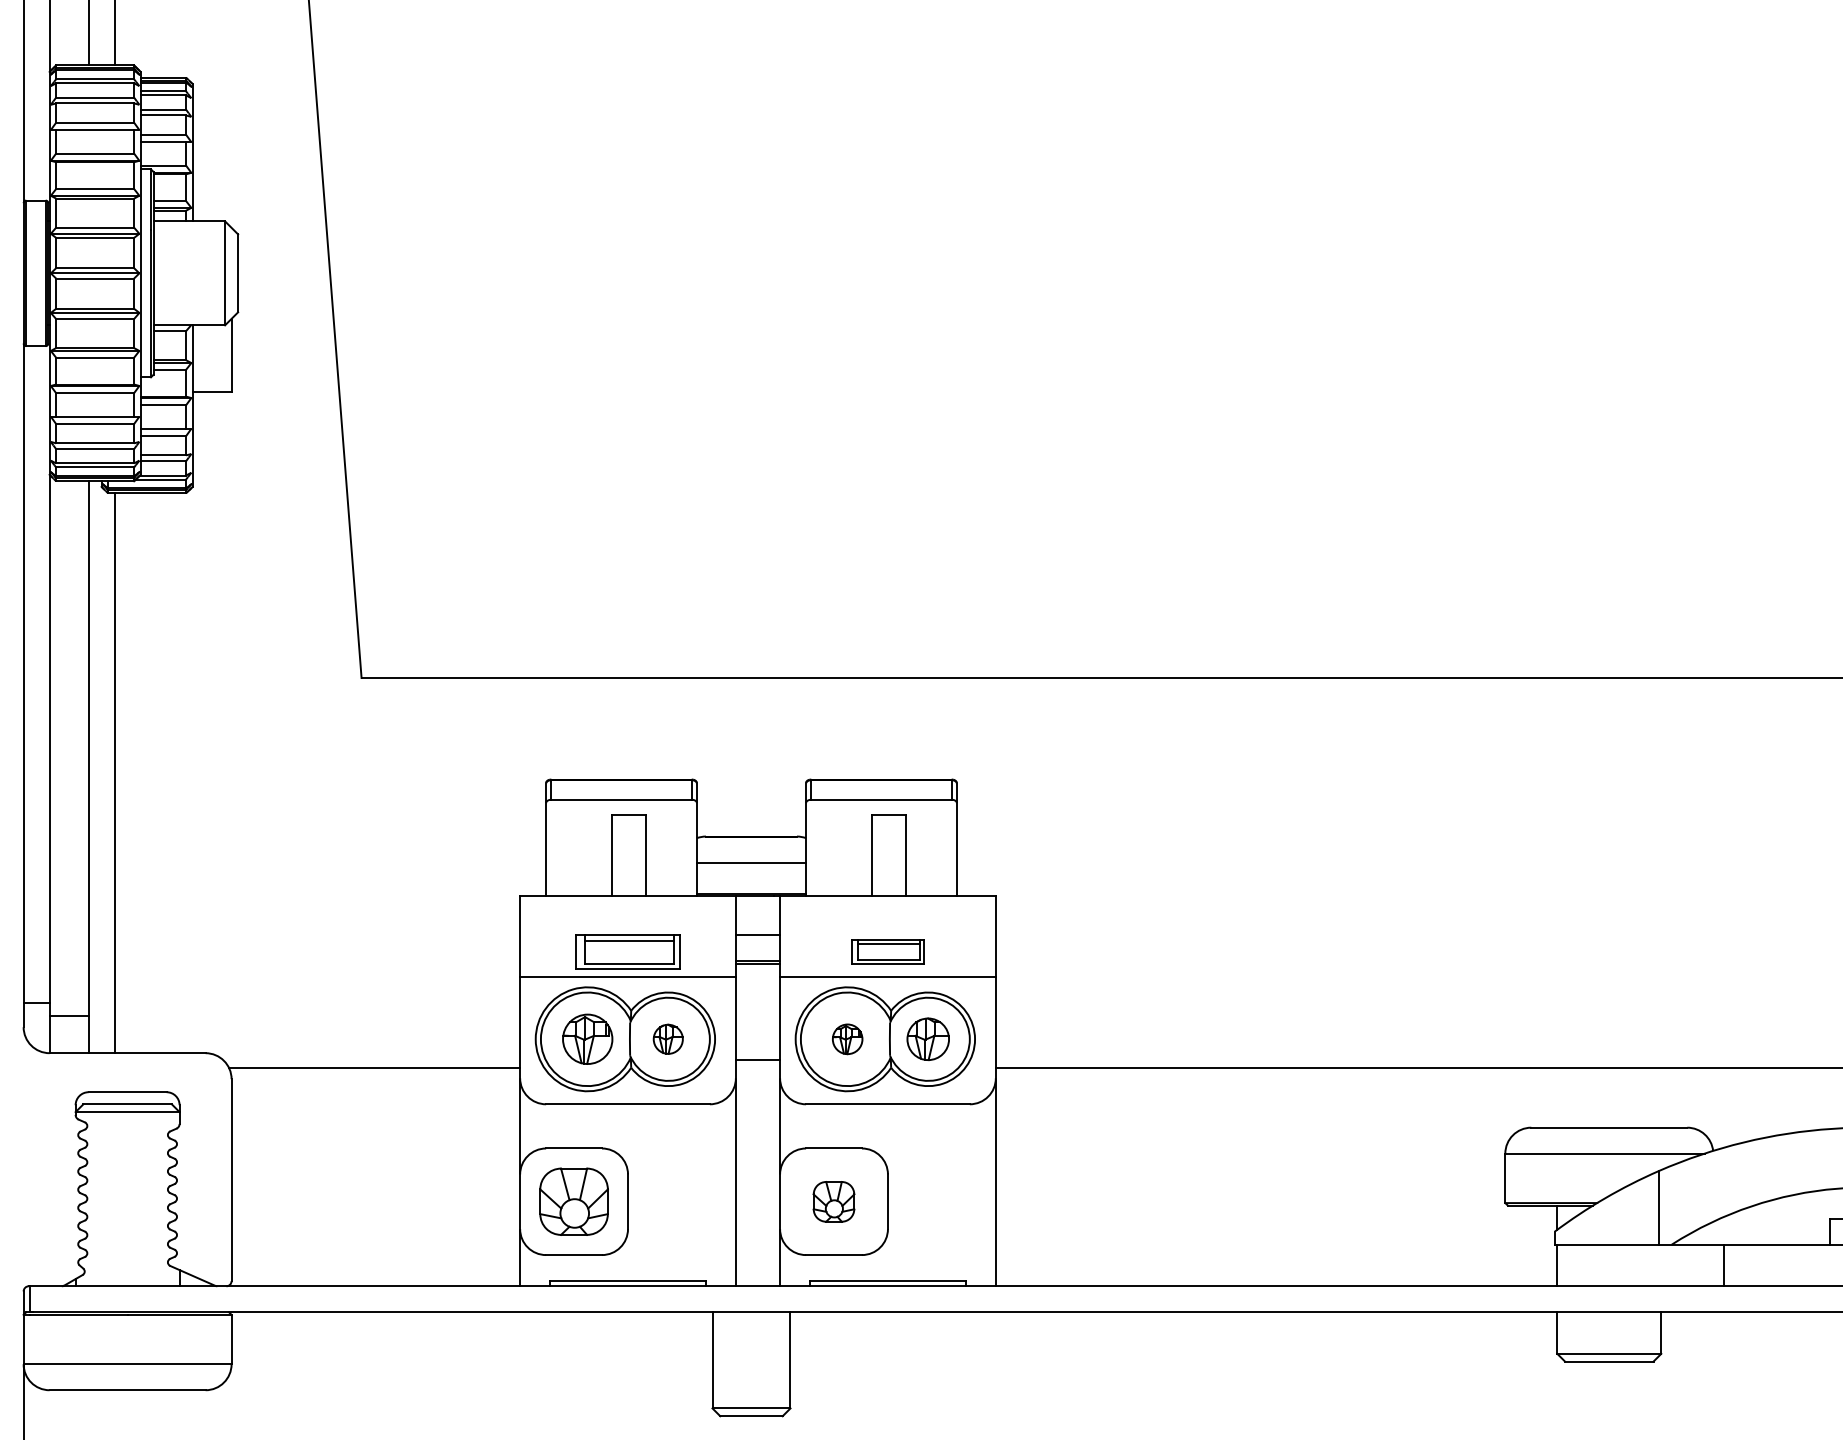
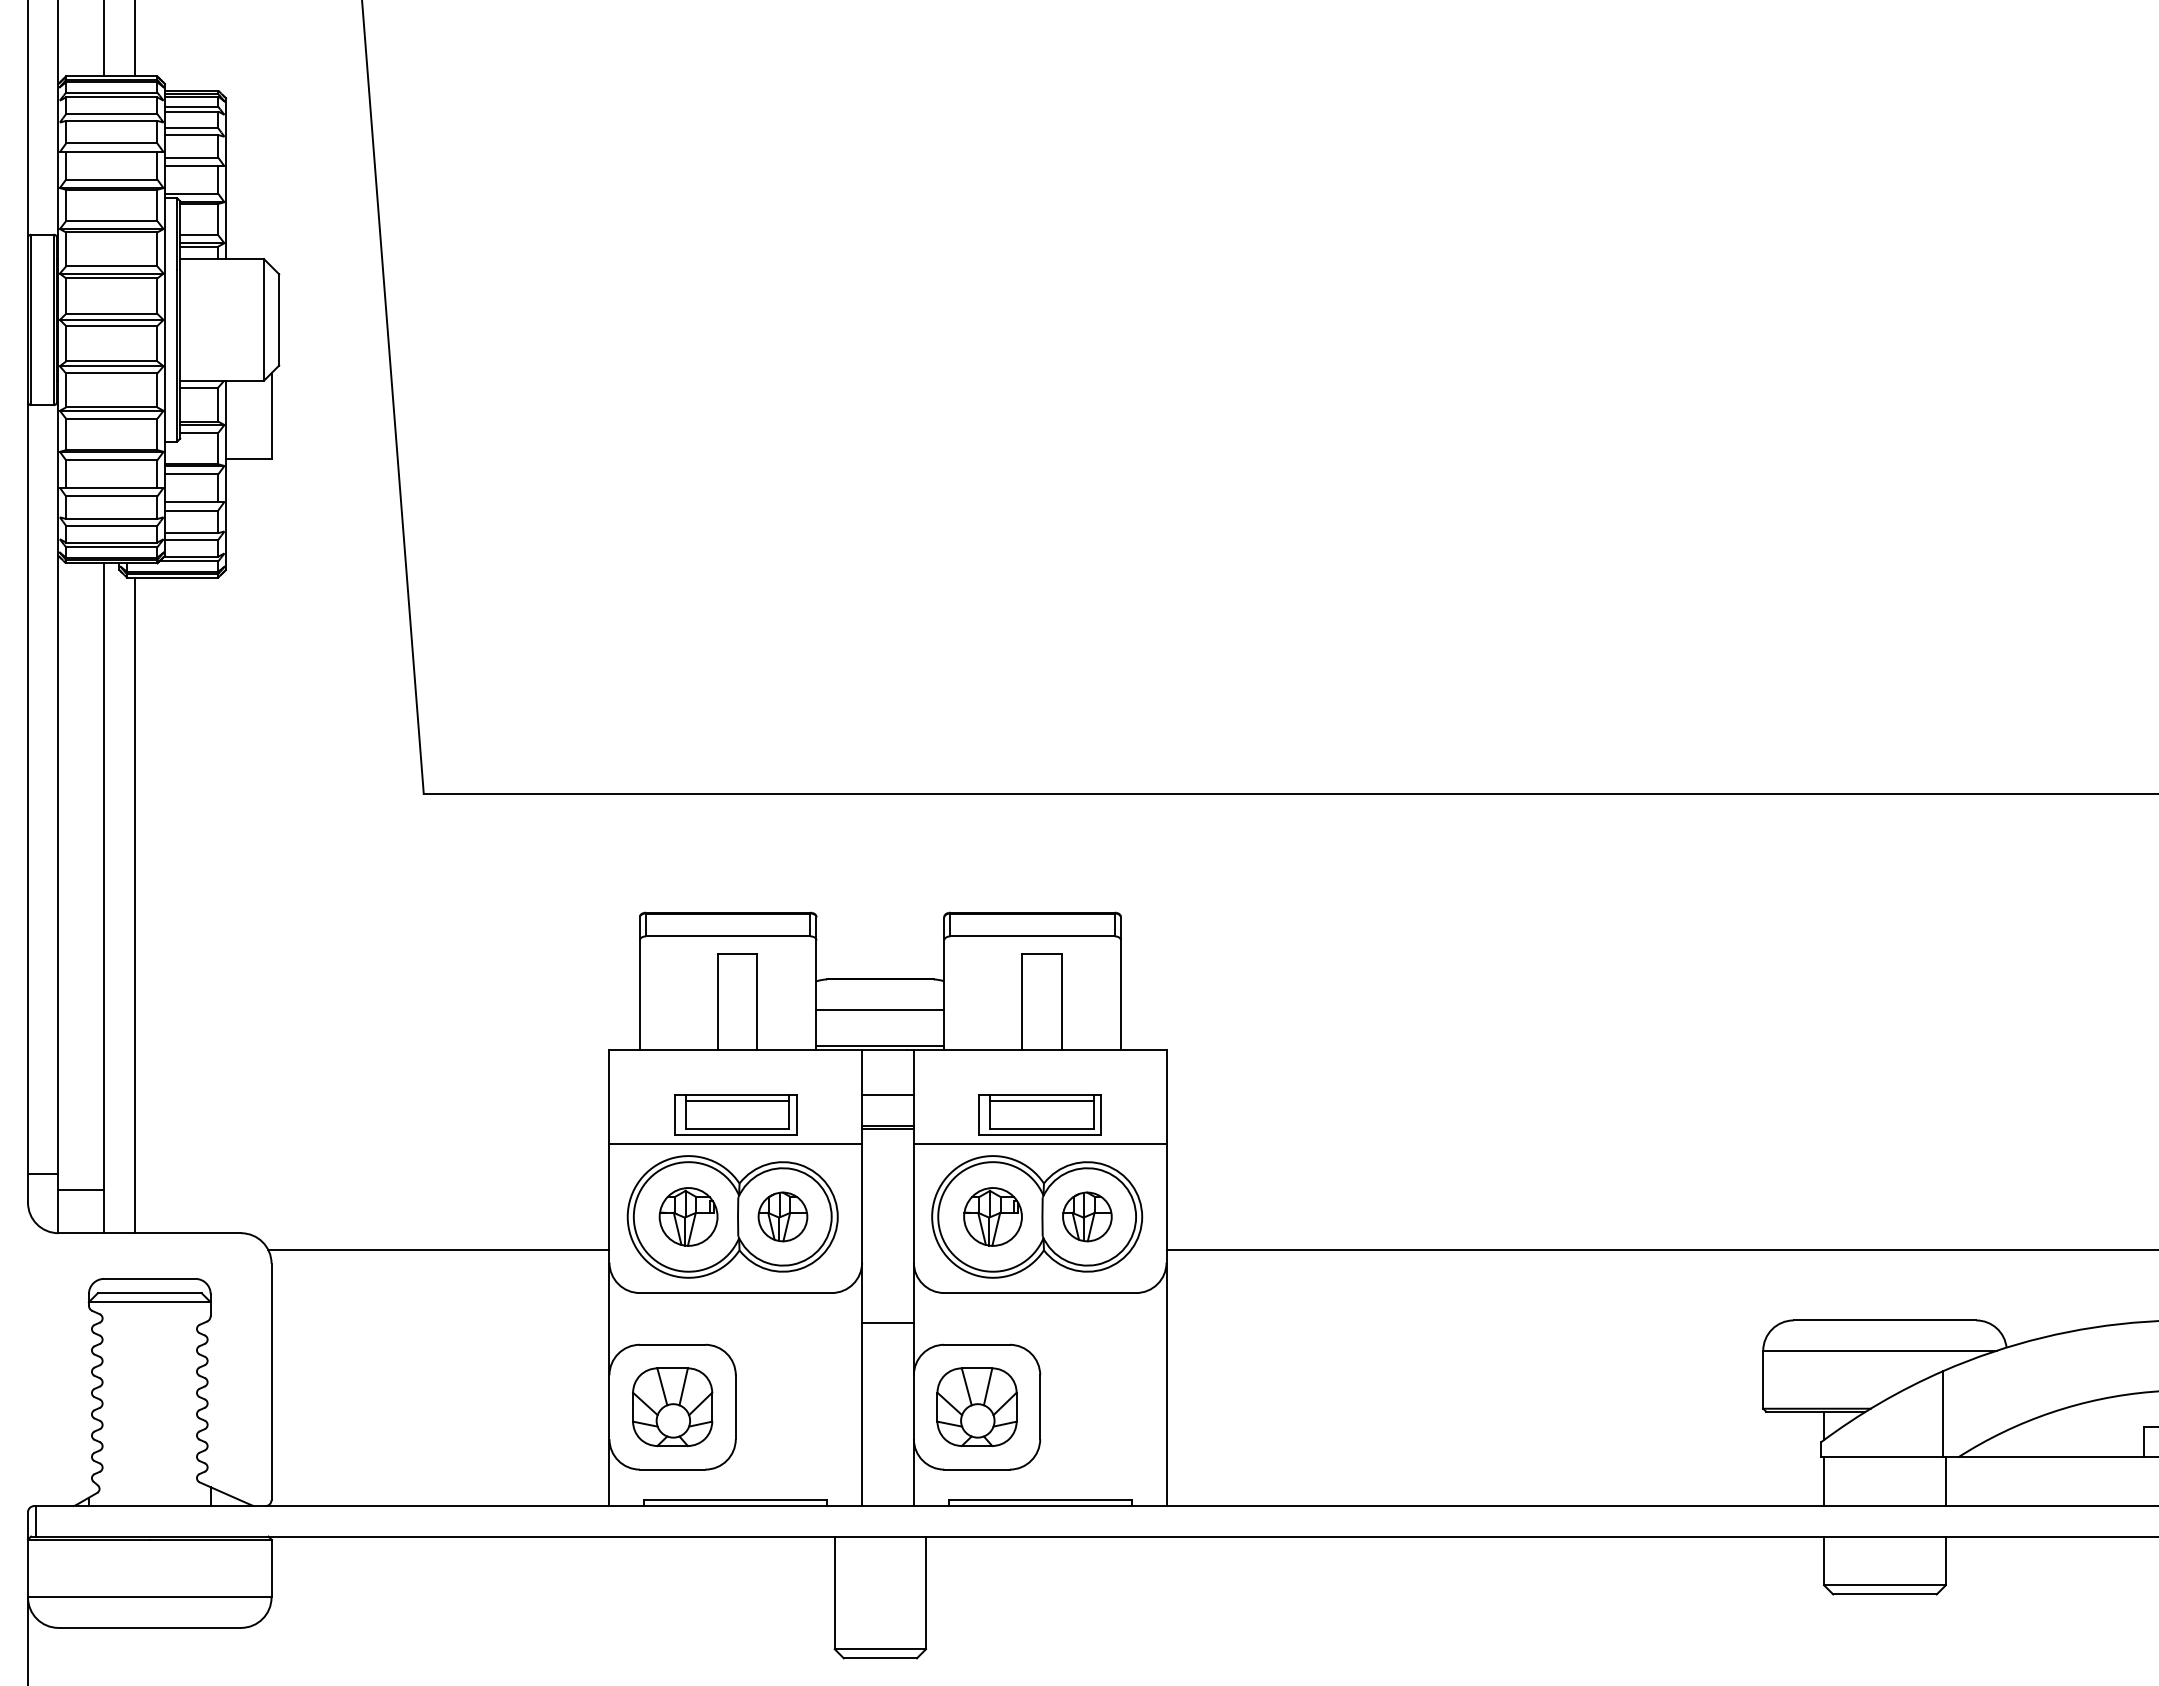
part: (887, 951) -> (1039, 1114), size x1.43
part: (667, 1038) -> (782, 1216), size x1.43
part: (847, 1038) -> (992, 1216), size x1.67
line: (757, 1060) -> (887, 1323), moved
part: (833, 1202) -> (976, 1407), size x1.67
line: (1724, 1265) -> (1945, 1481), moved

